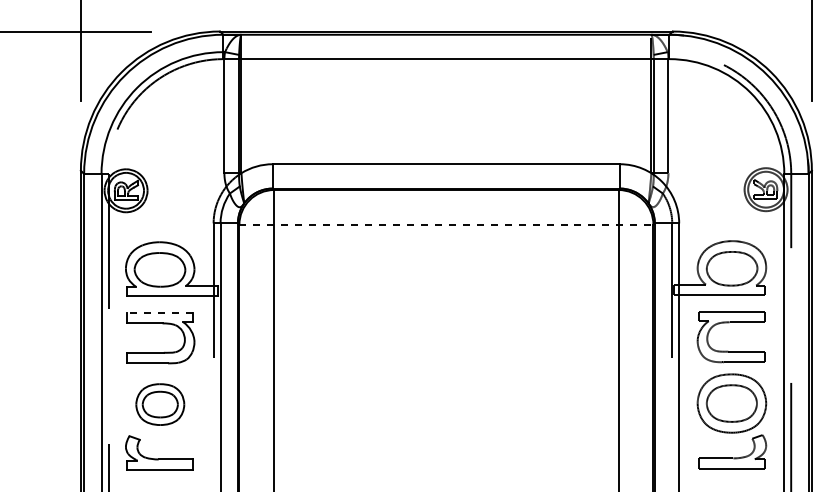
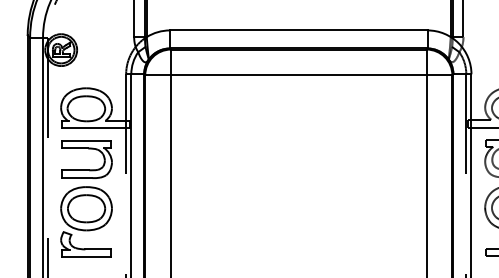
line: (446, 224) -> (298, 75), dashed -> solid
line: (160, 312) -> (86, 140), dashed -> solid
part: (160, 404) -> (86, 208), size x1.43

